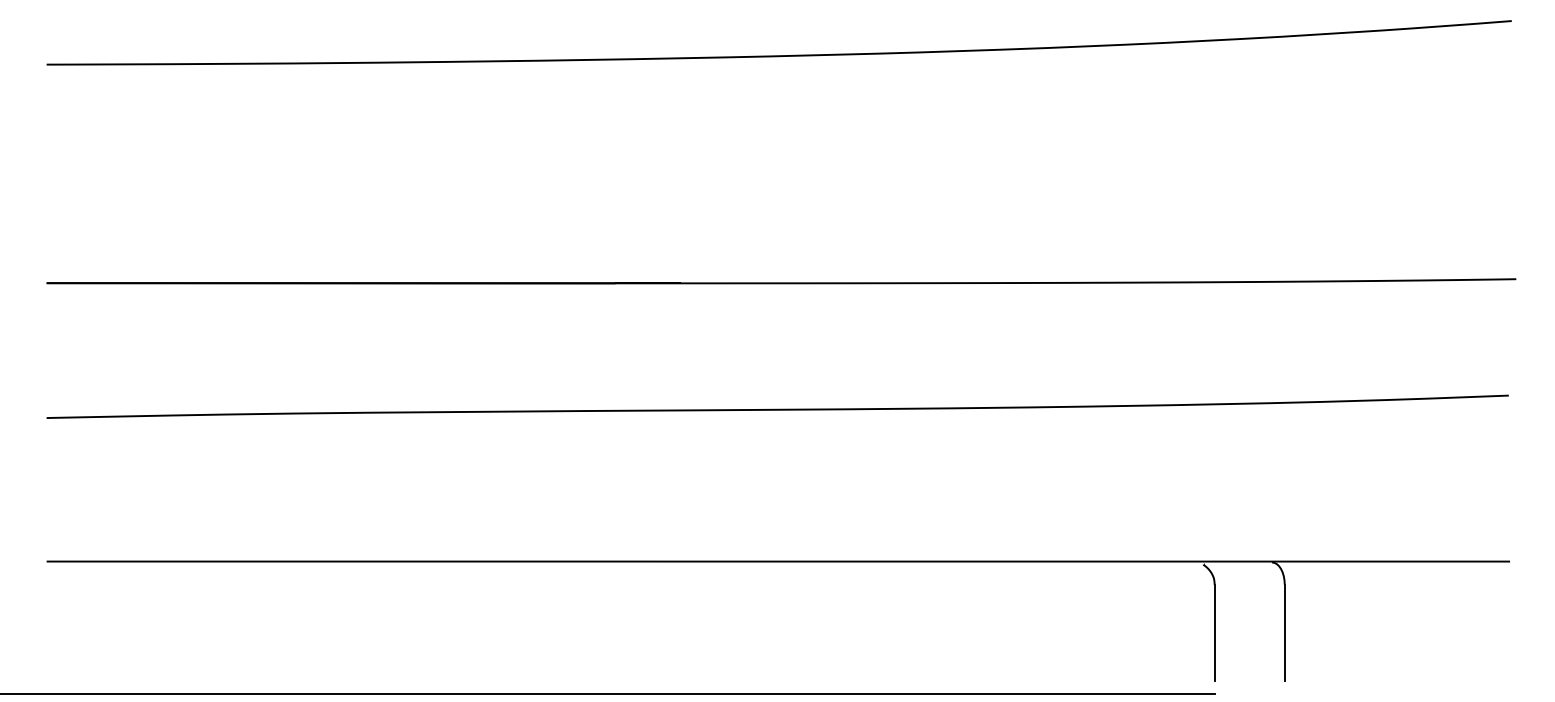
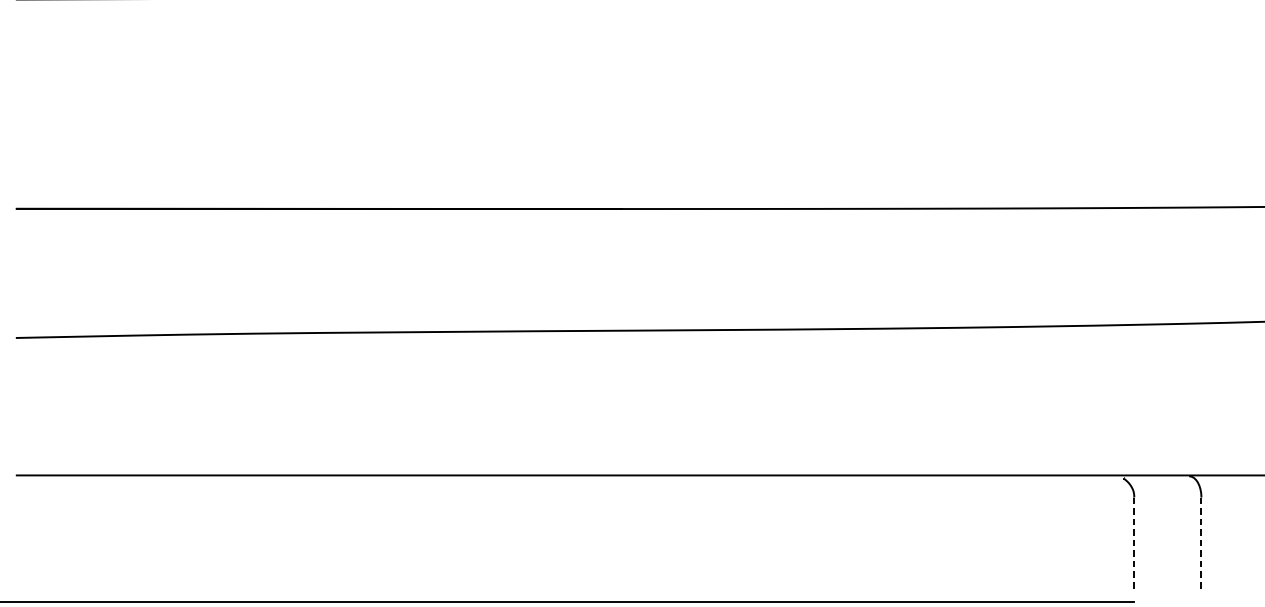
line: (1214, 633) -> (1134, 544), solid -> dashed
line: (1284, 633) -> (1201, 544), solid -> dashed

